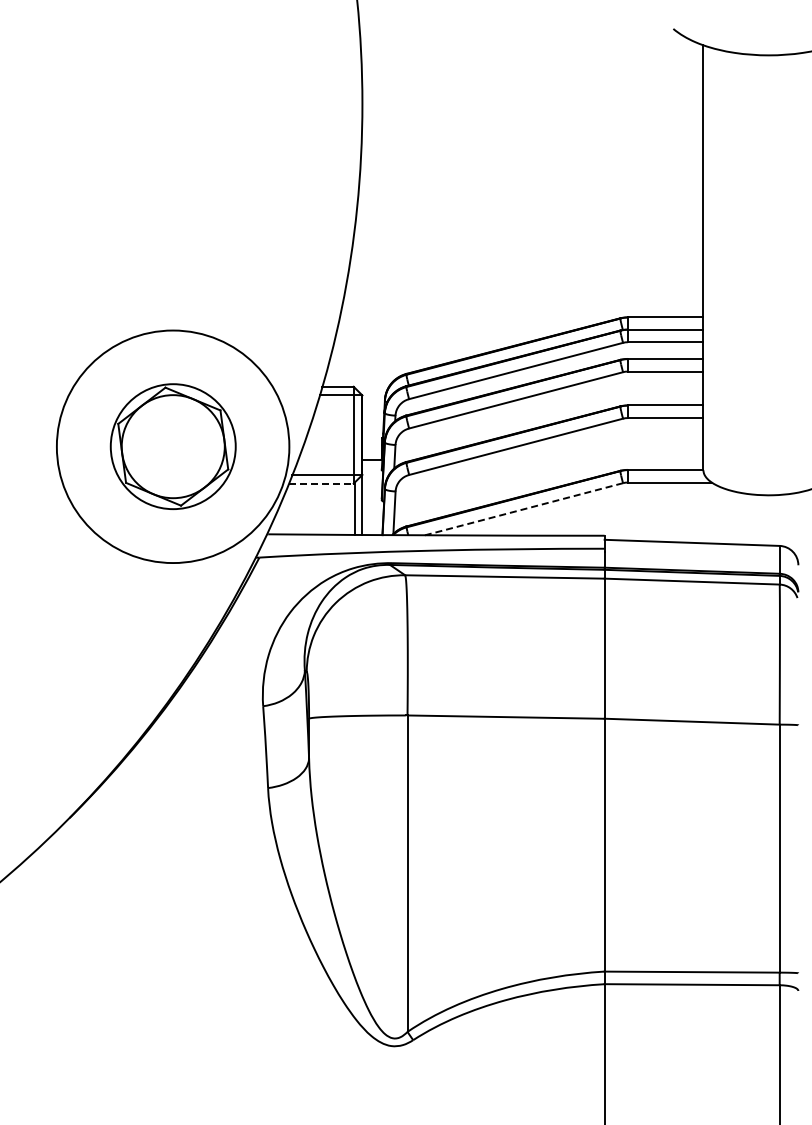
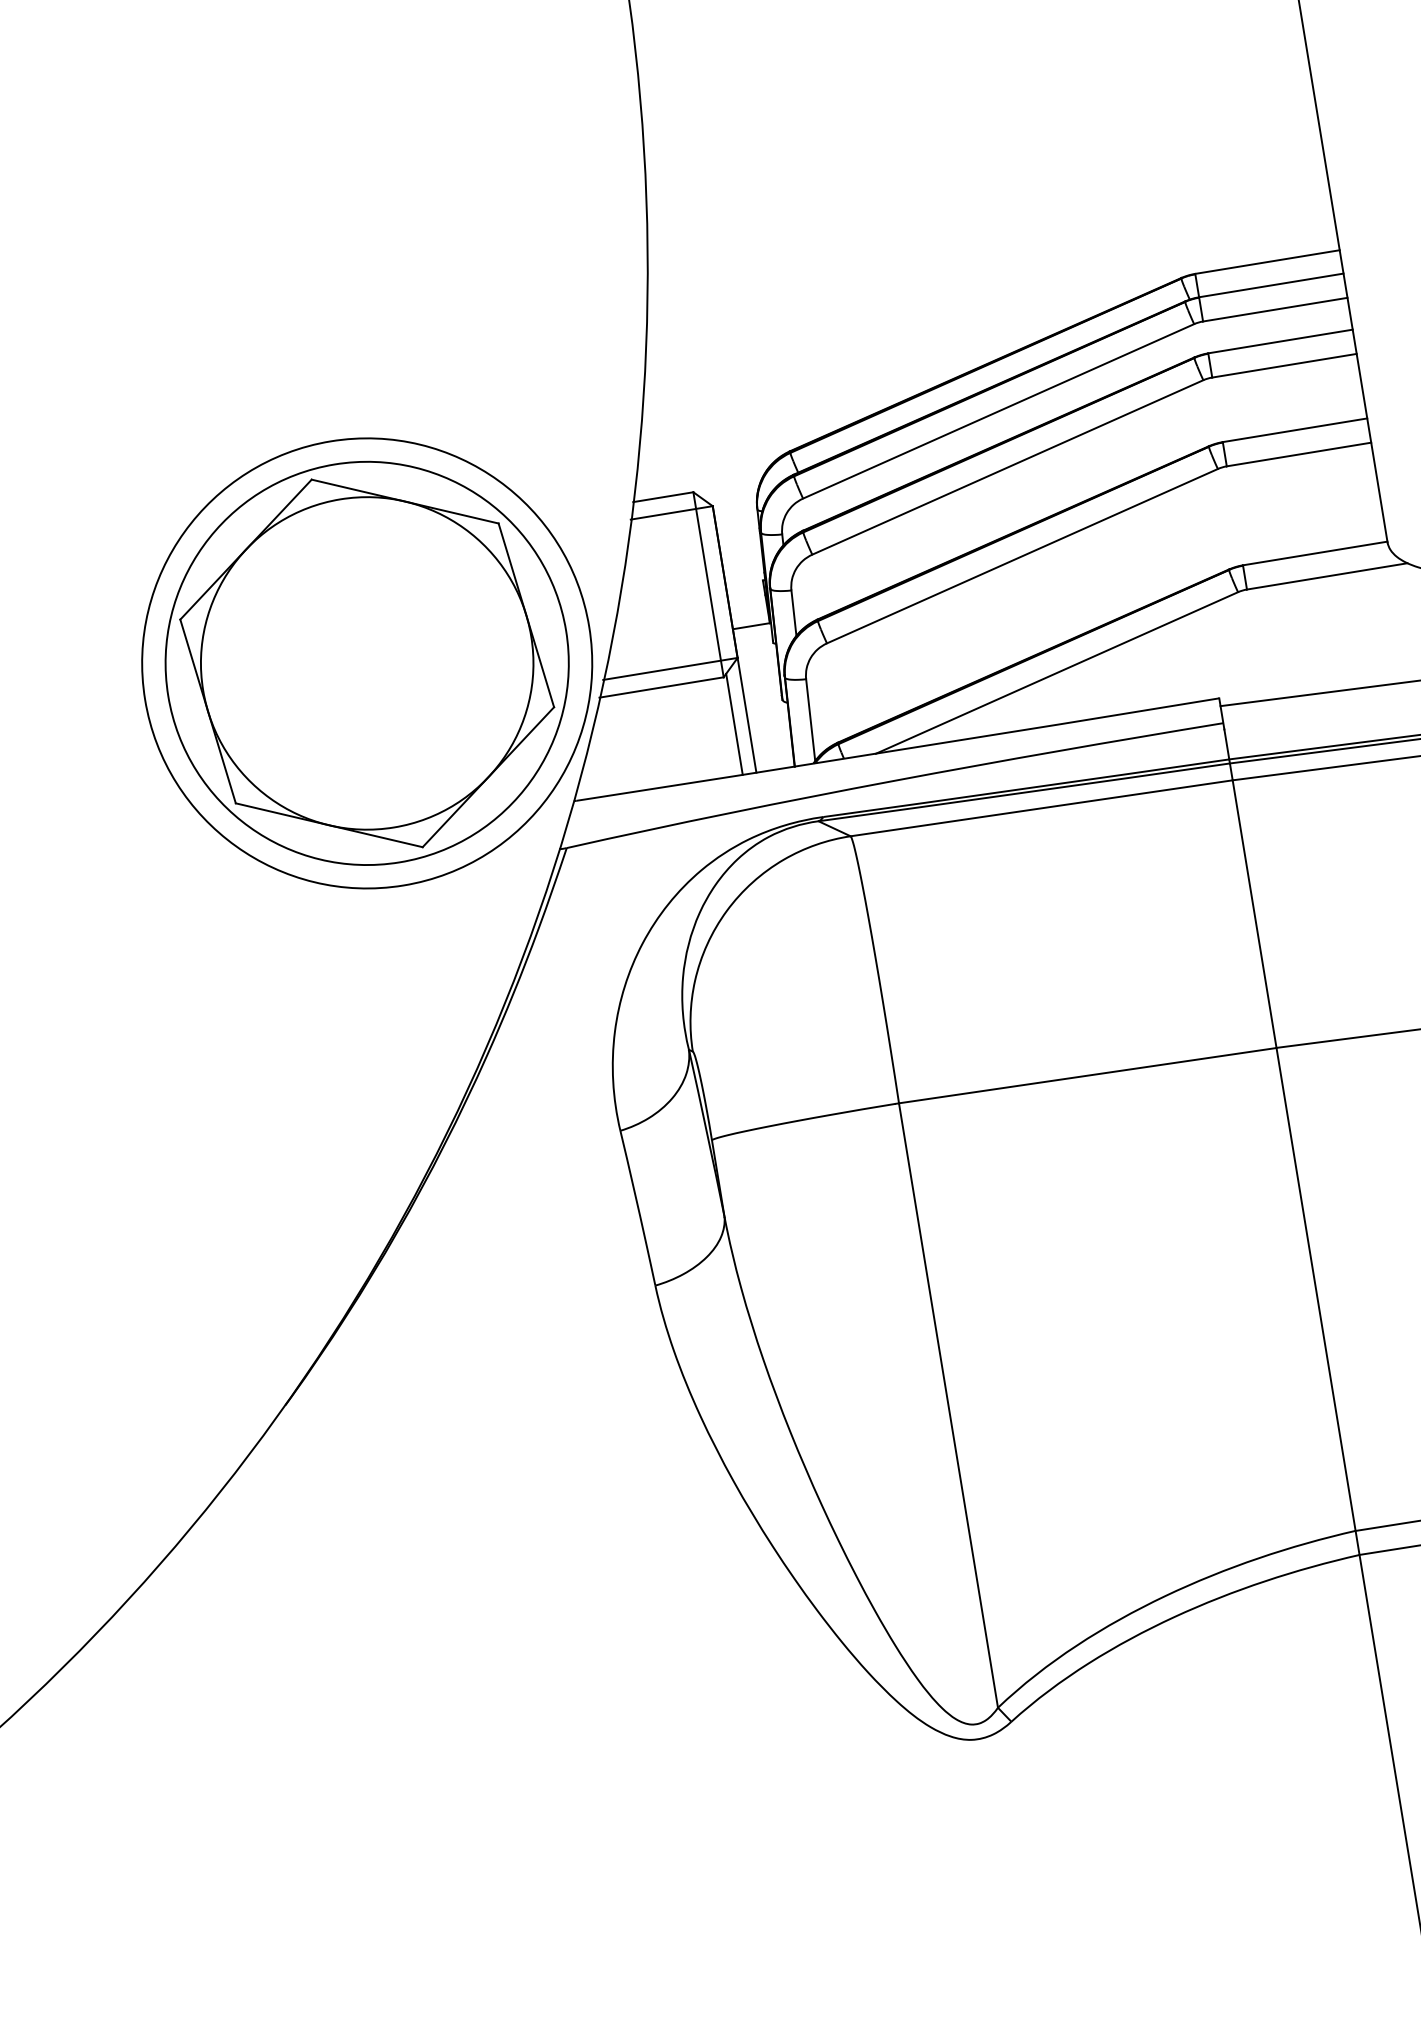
part: (173, 446) -> (367, 662), size x1.67
line: (321, 483) -> (662, 687), dashed -> solid
line: (523, 509) -> (1056, 673), dashed -> solid

